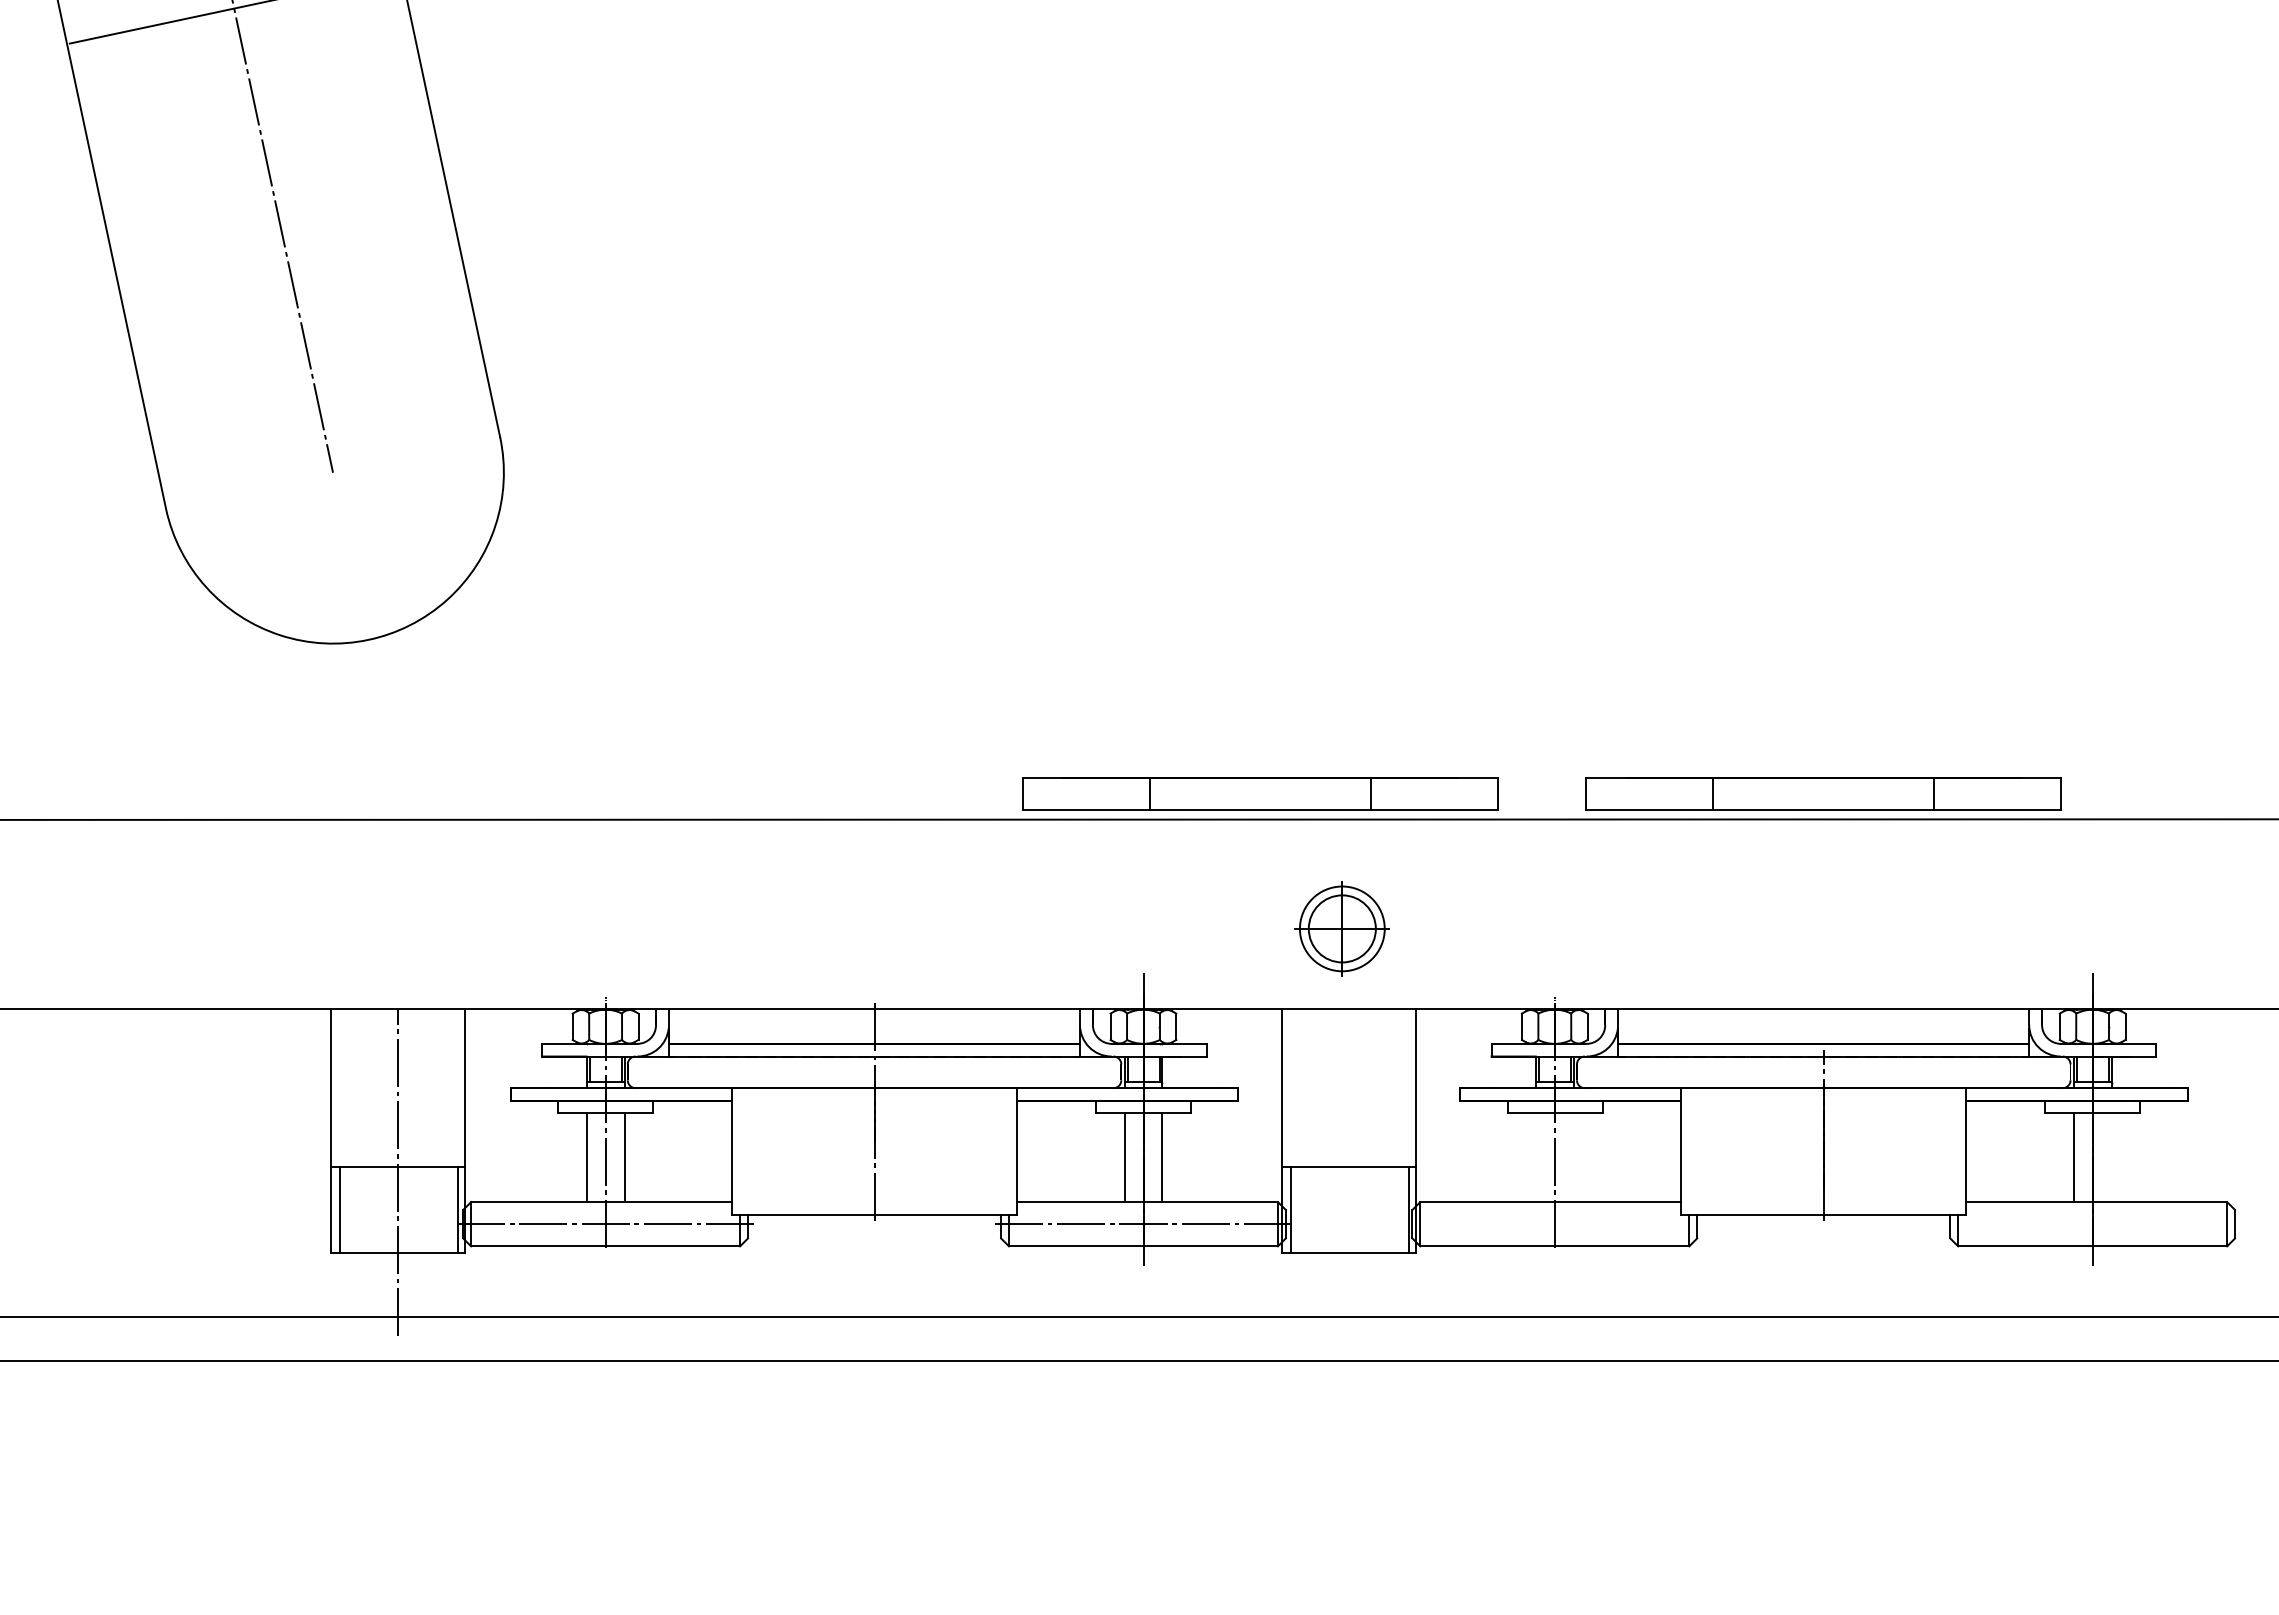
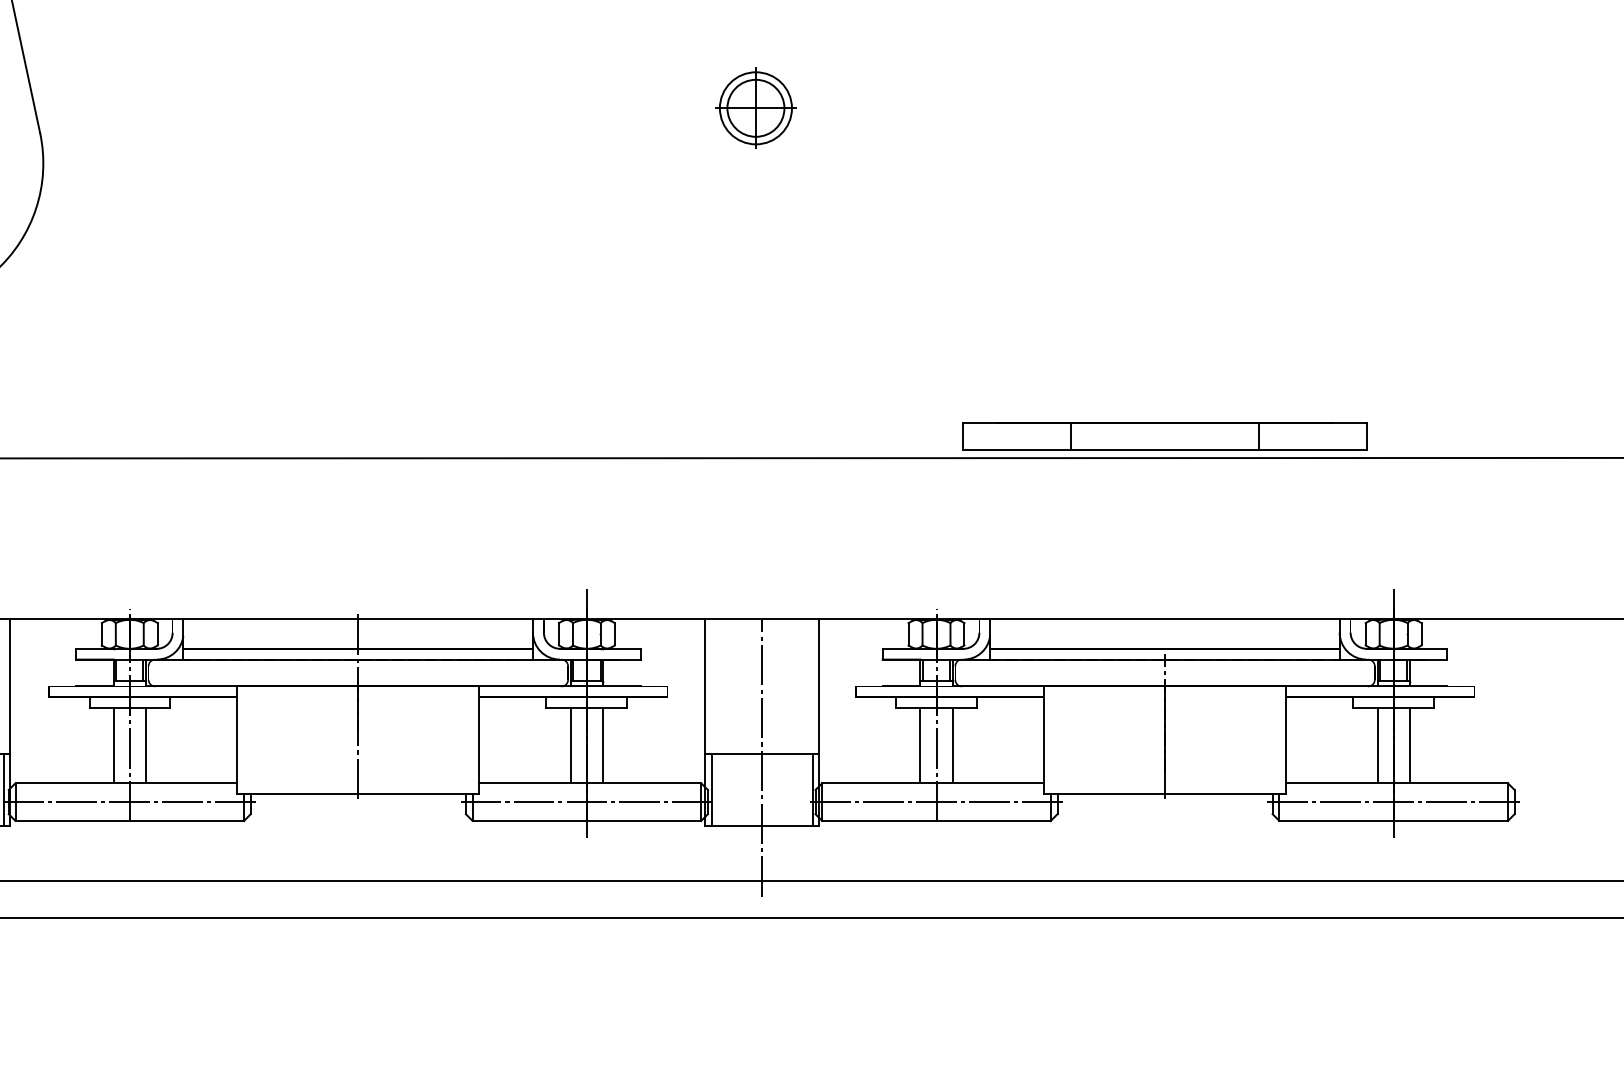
part: (1260, 793) -> (686, 436), removed
part: (1341, 928) -> (755, 107), moved
line: (1535, 1156) -> (920, 744), added
line: (1573, 1156) -> (952, 744), added
line: (2111, 1156) -> (1409, 744), added
line: (1349, 1172) -> (762, 758), added
line: (1554, 1224) -> (936, 802), added
line: (2092, 1224) -> (1393, 802), added

